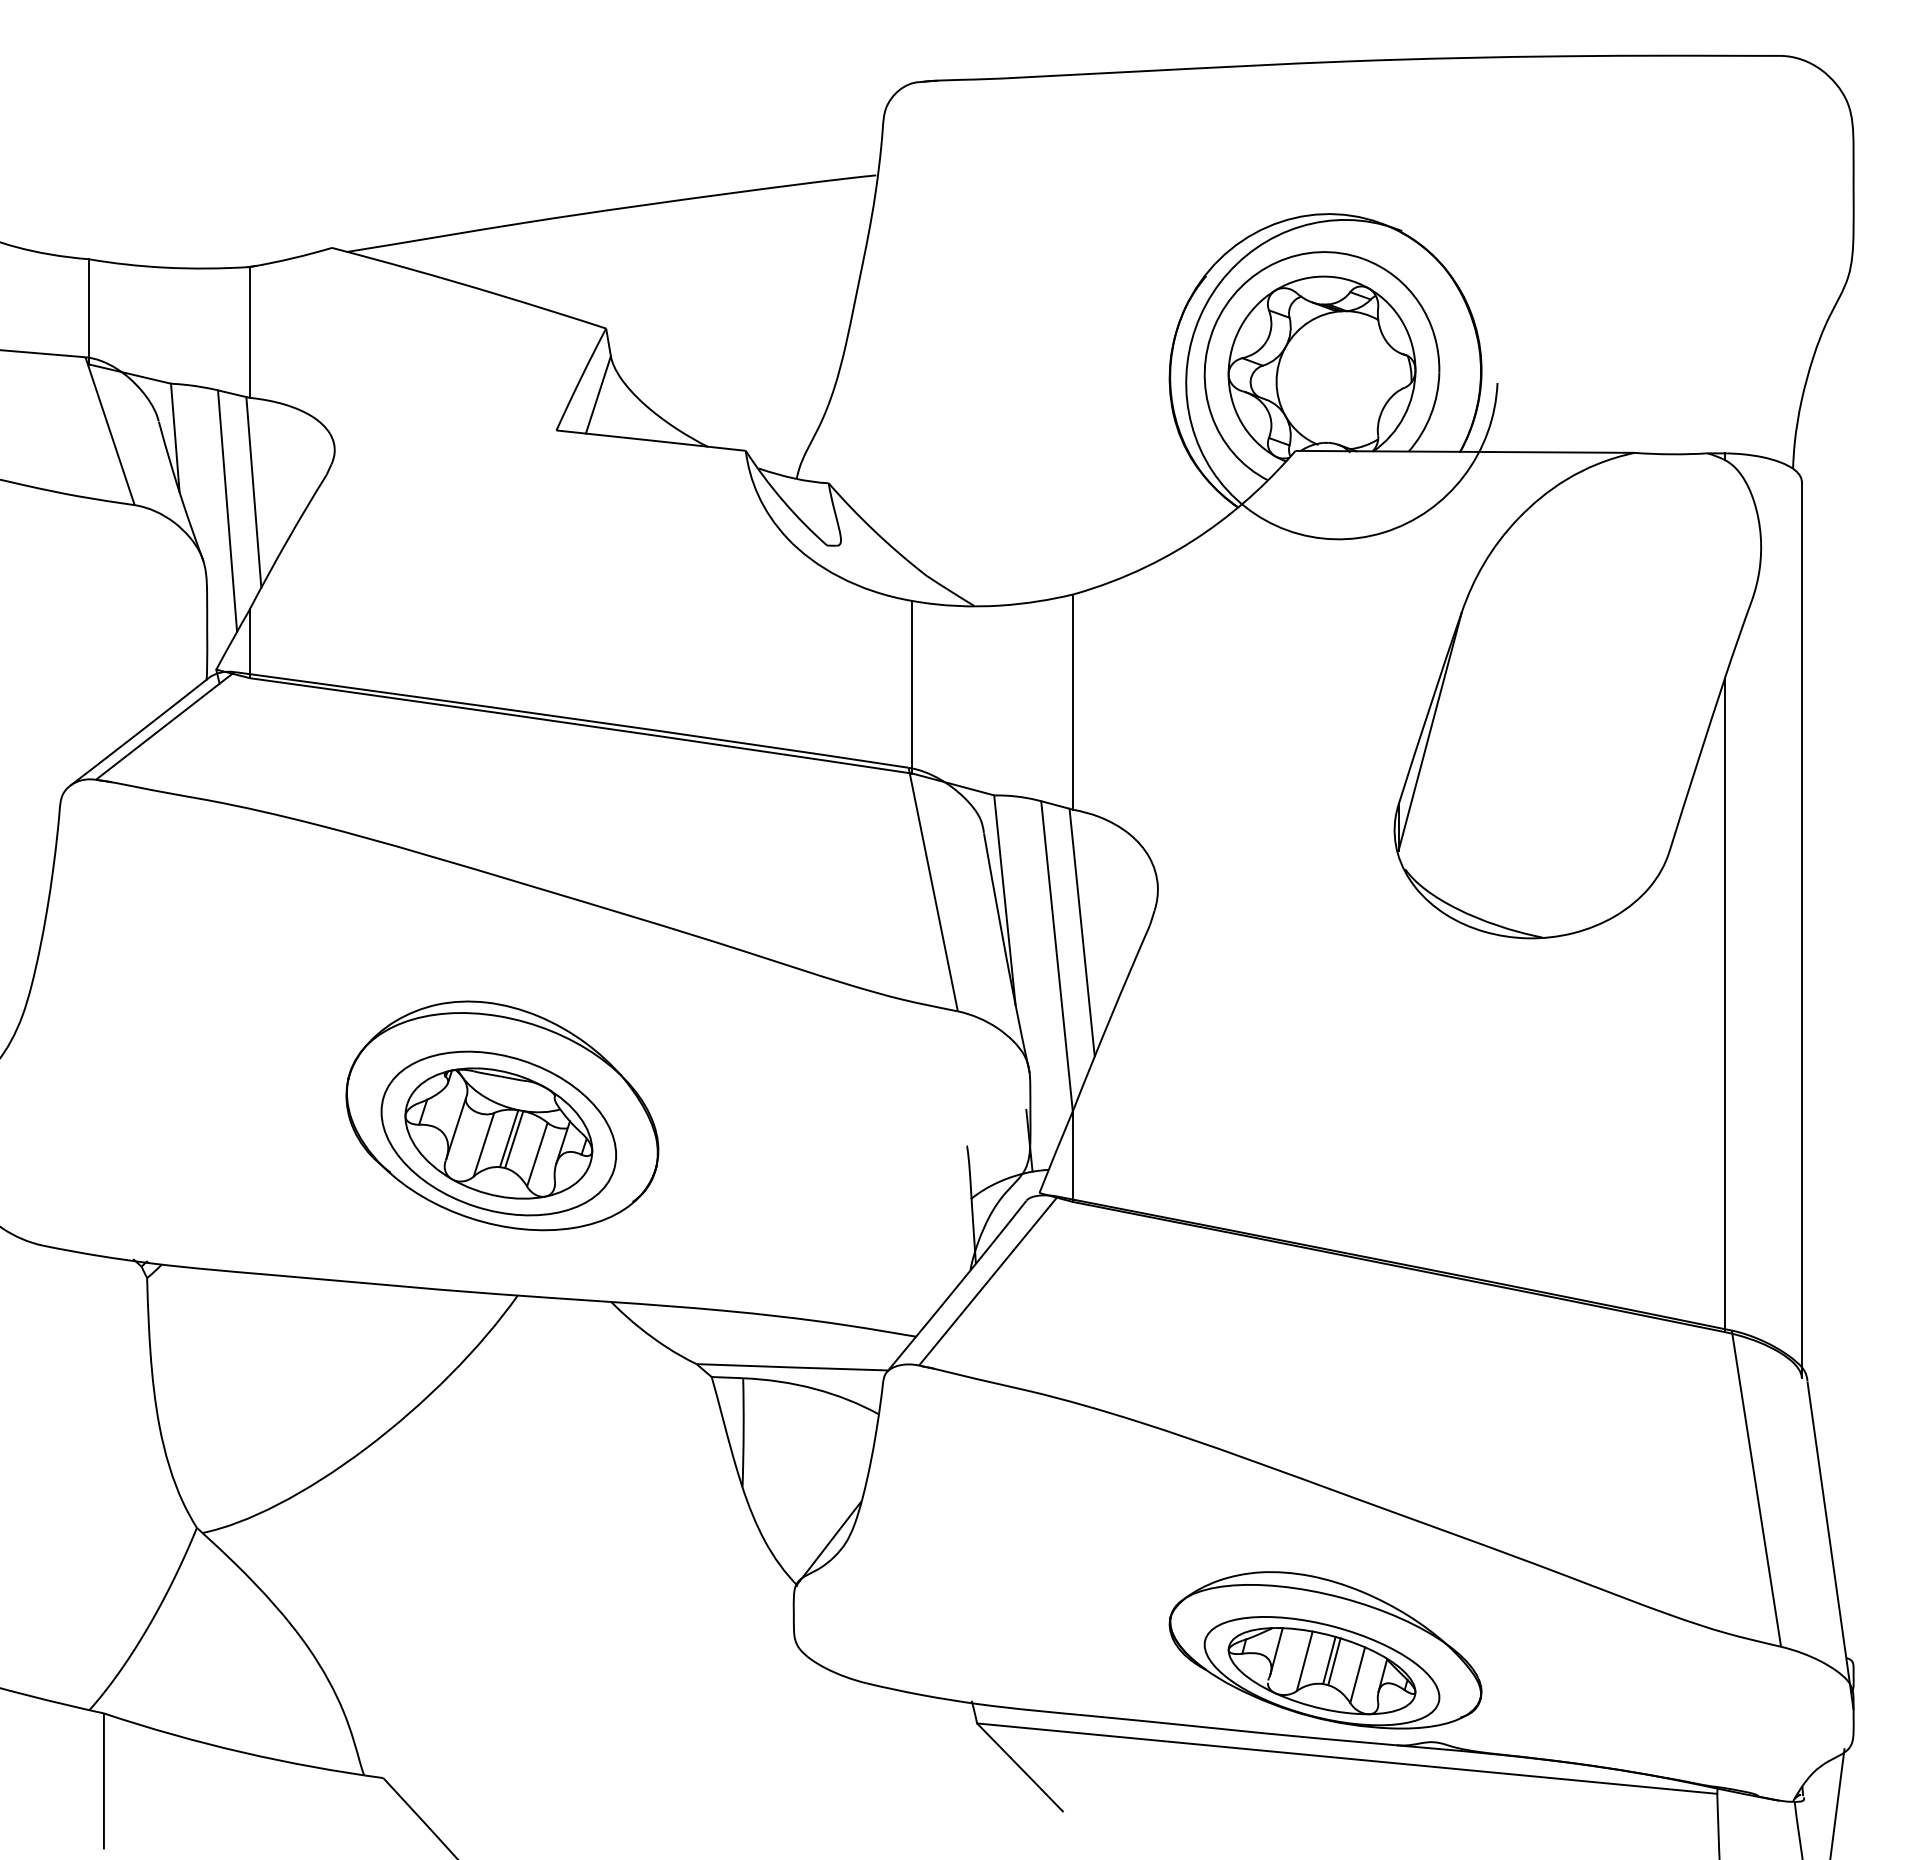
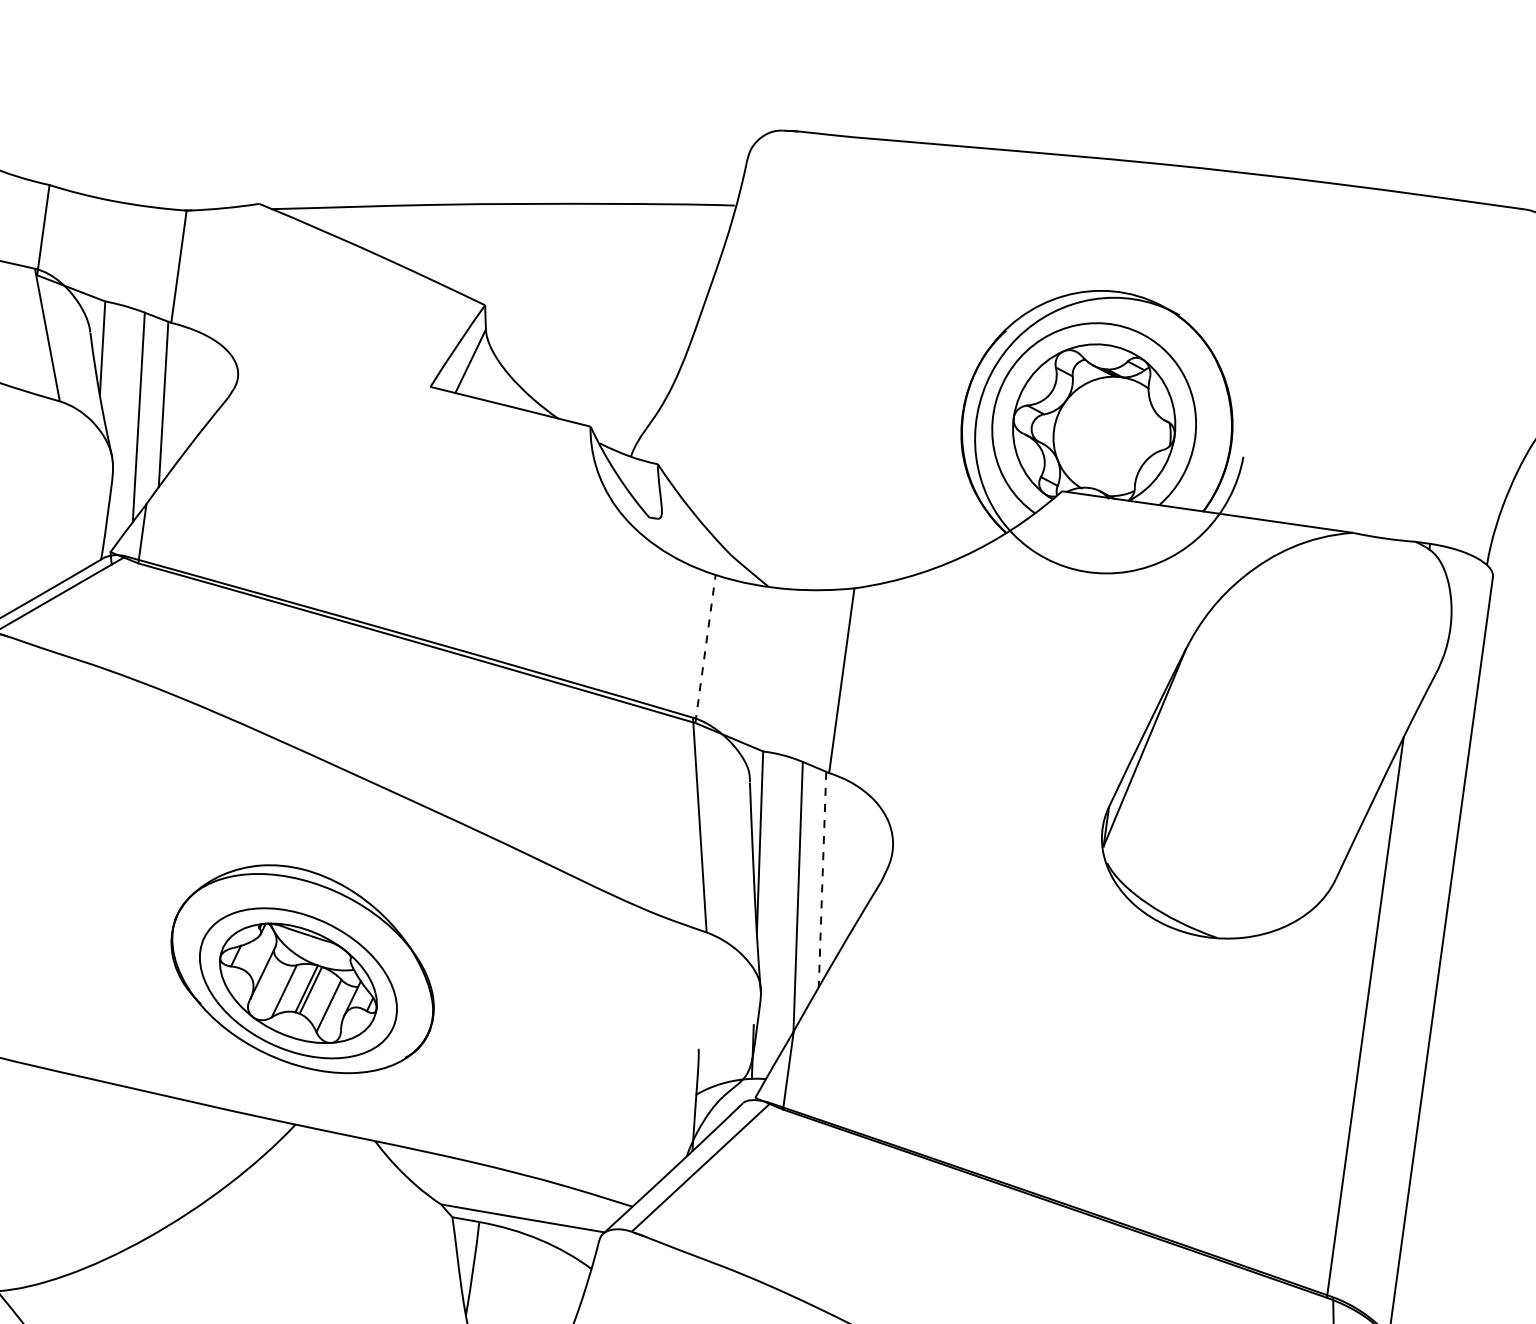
line: (912, 686) -> (705, 648), solid -> dashed
line: (1082, 933) -> (822, 880), solid -> dashed

